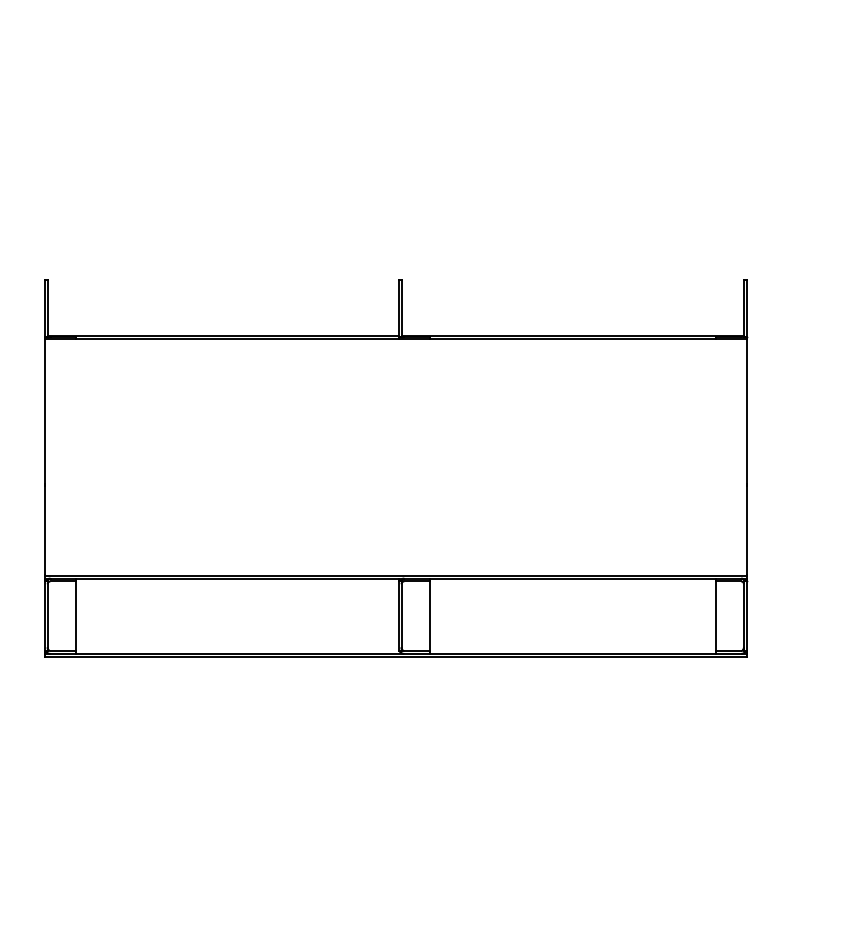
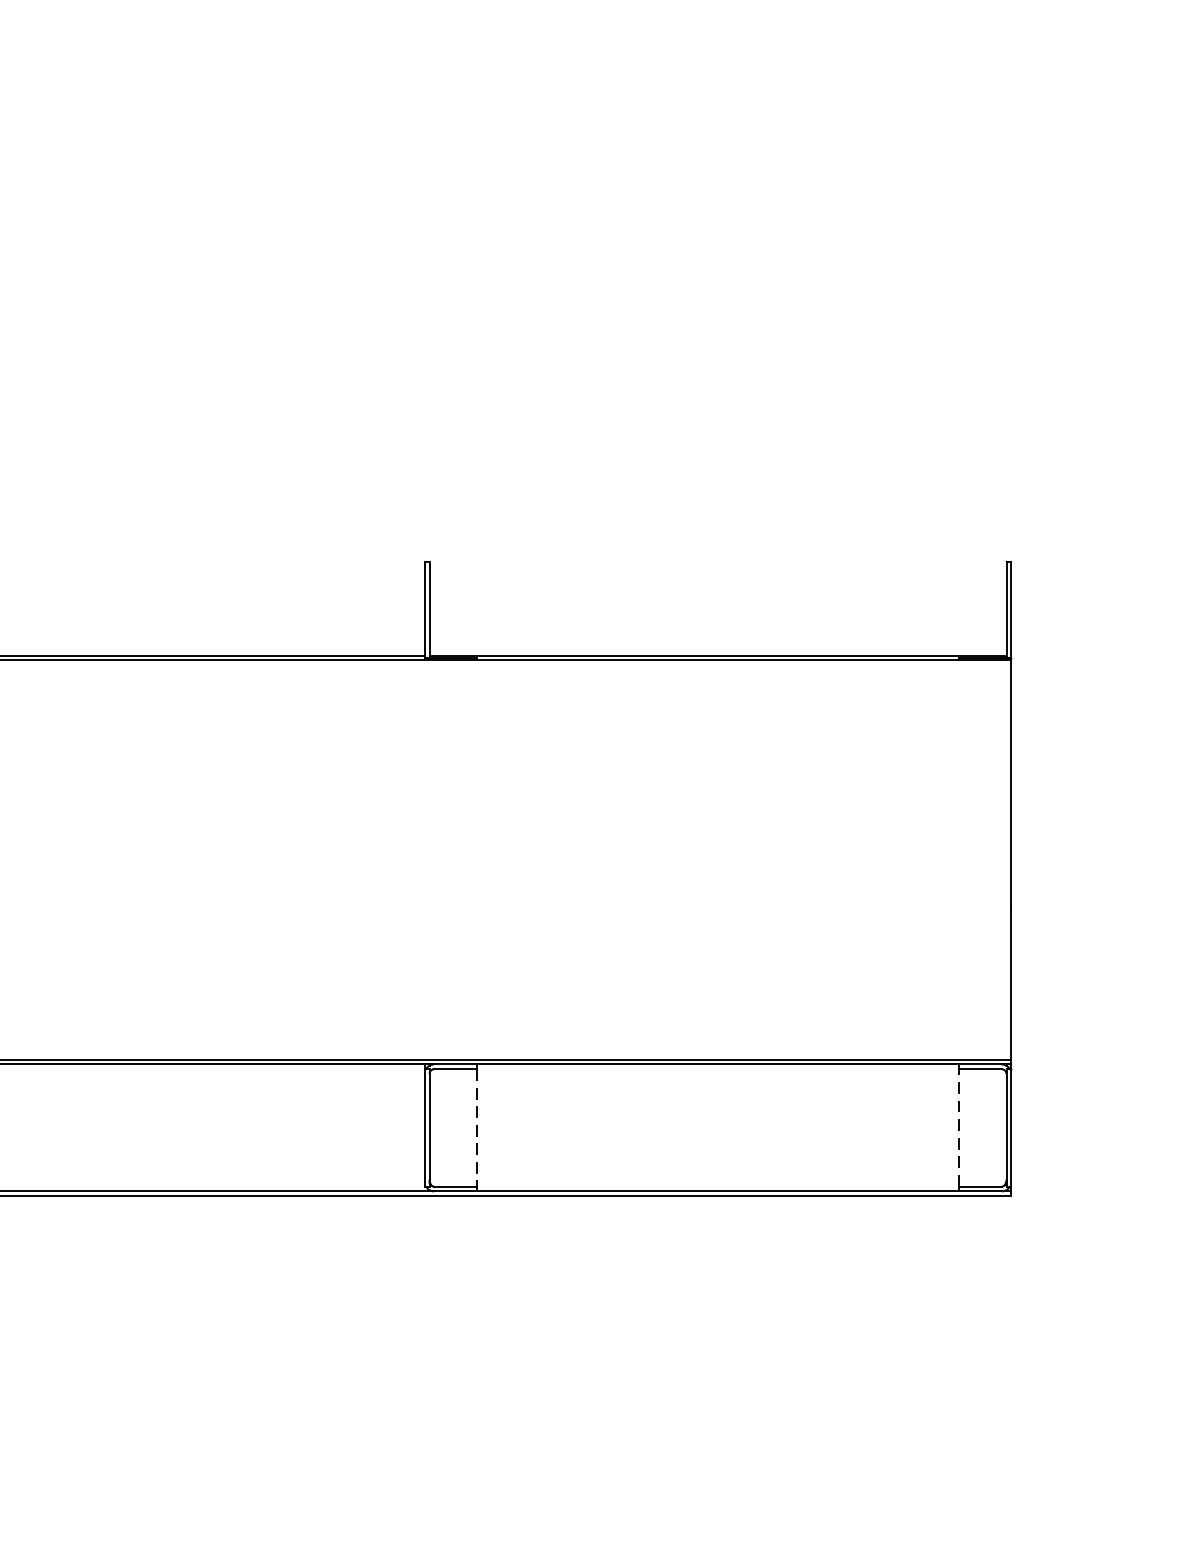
line: (429, 616) -> (476, 1128), solid -> dashed
line: (715, 616) -> (958, 1128), solid -> dashed

